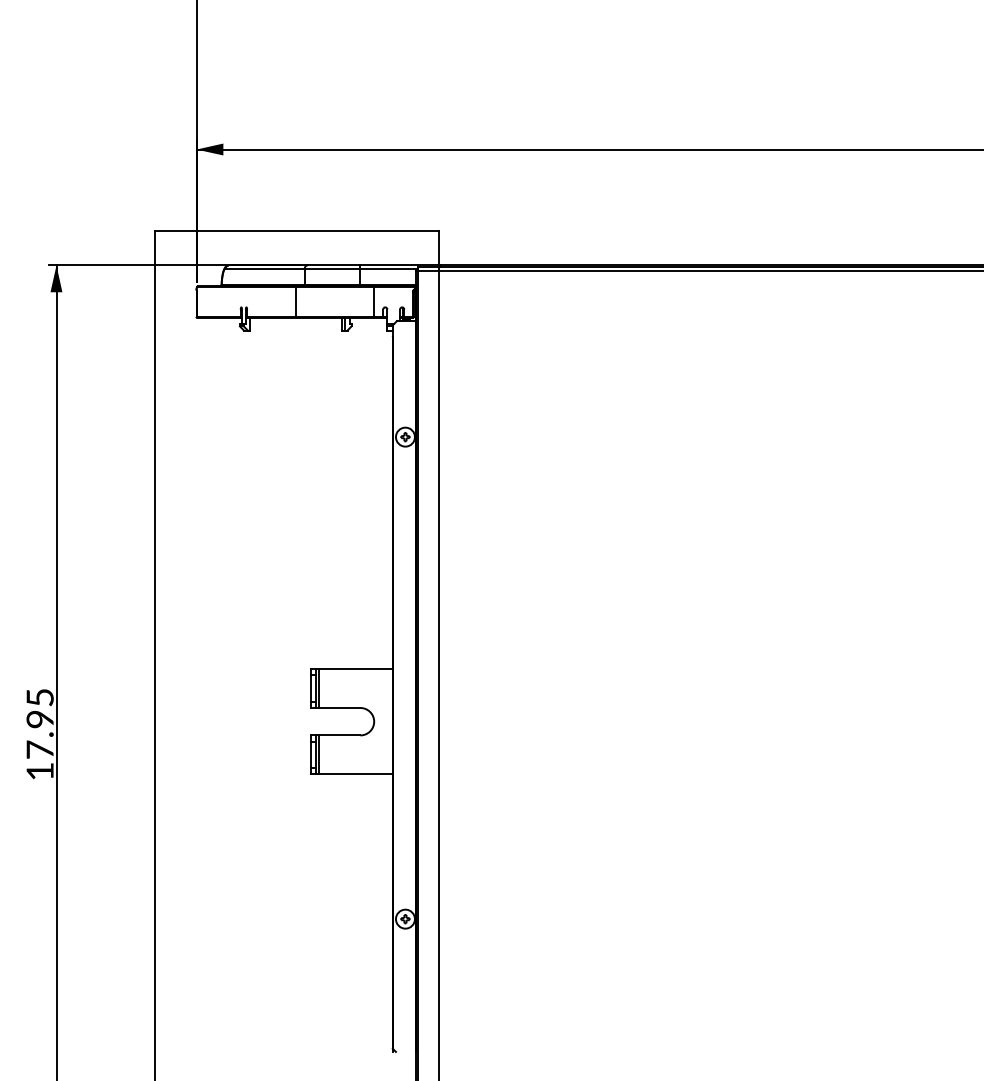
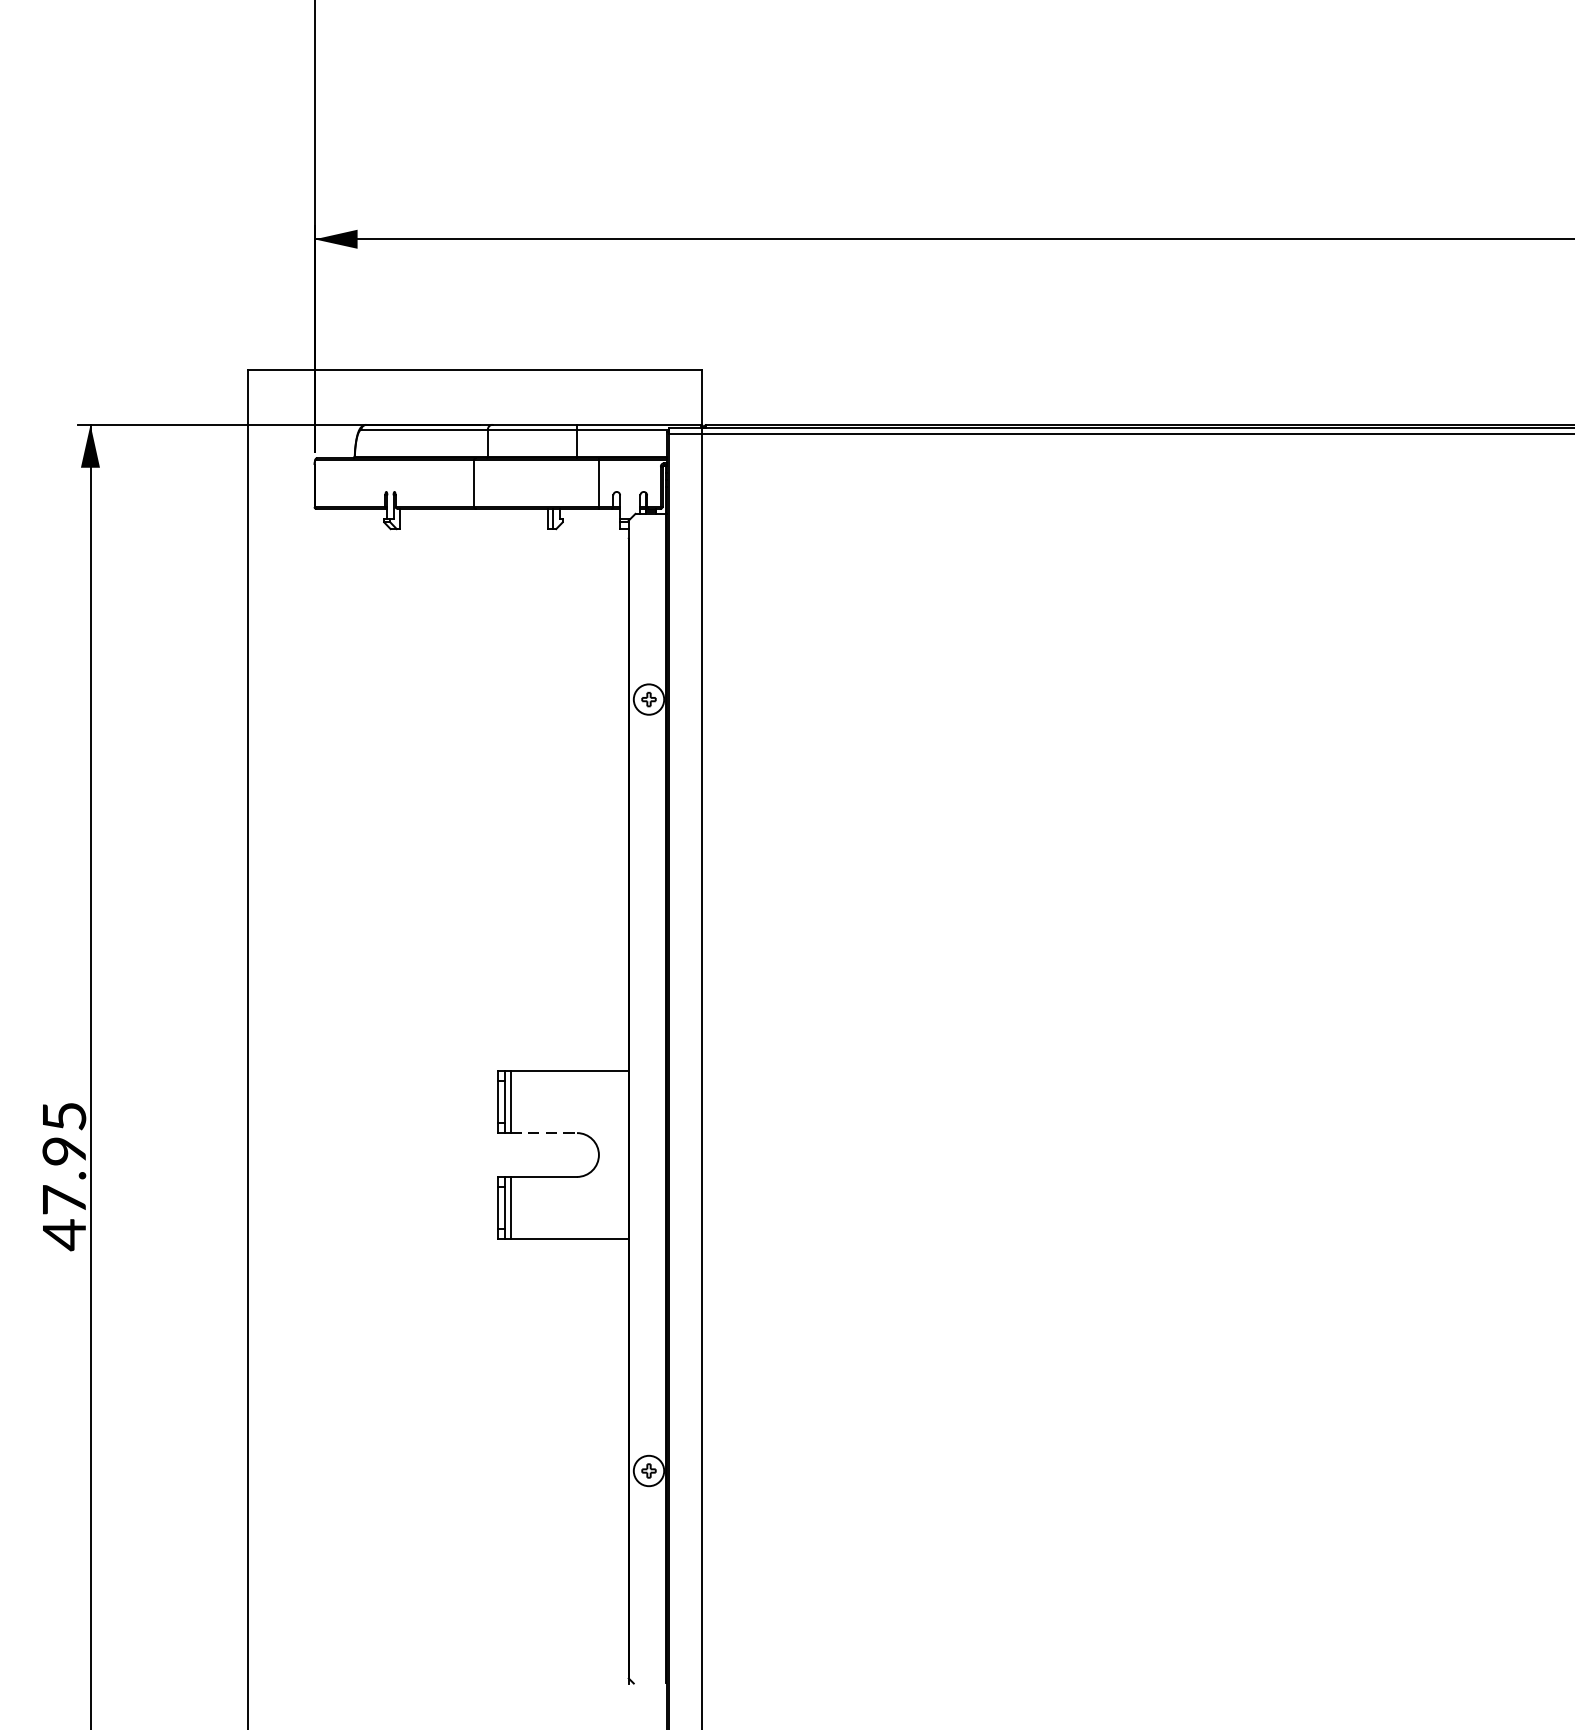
line: (339, 708) -> (543, 1133), solid -> dashed
text: (39, 771) -> (63, 1234), 17.95 -> 47.95

